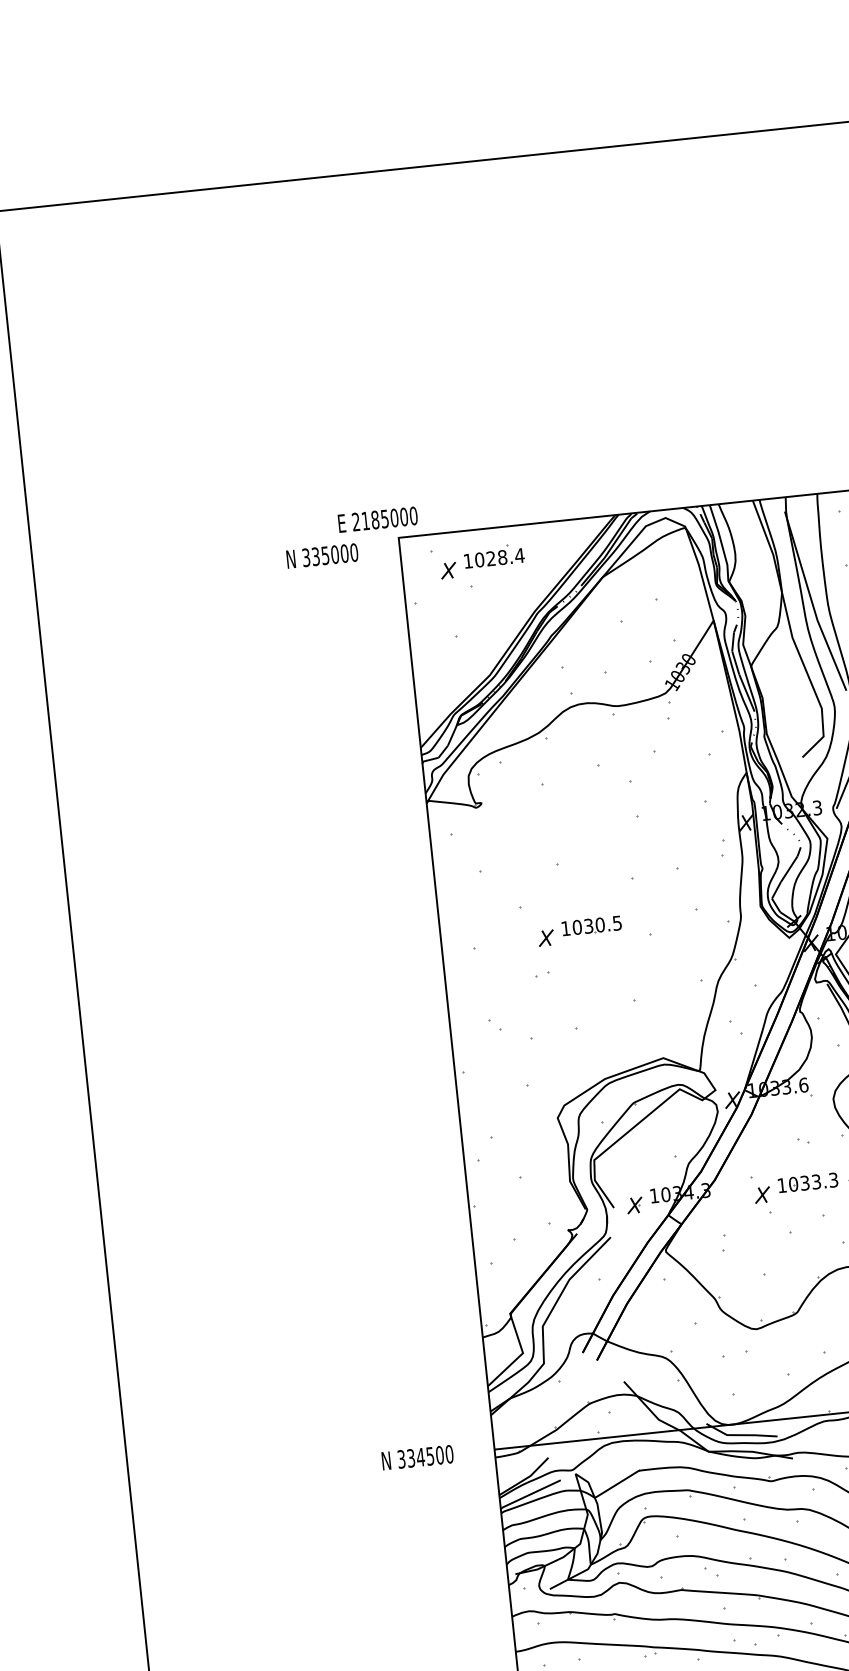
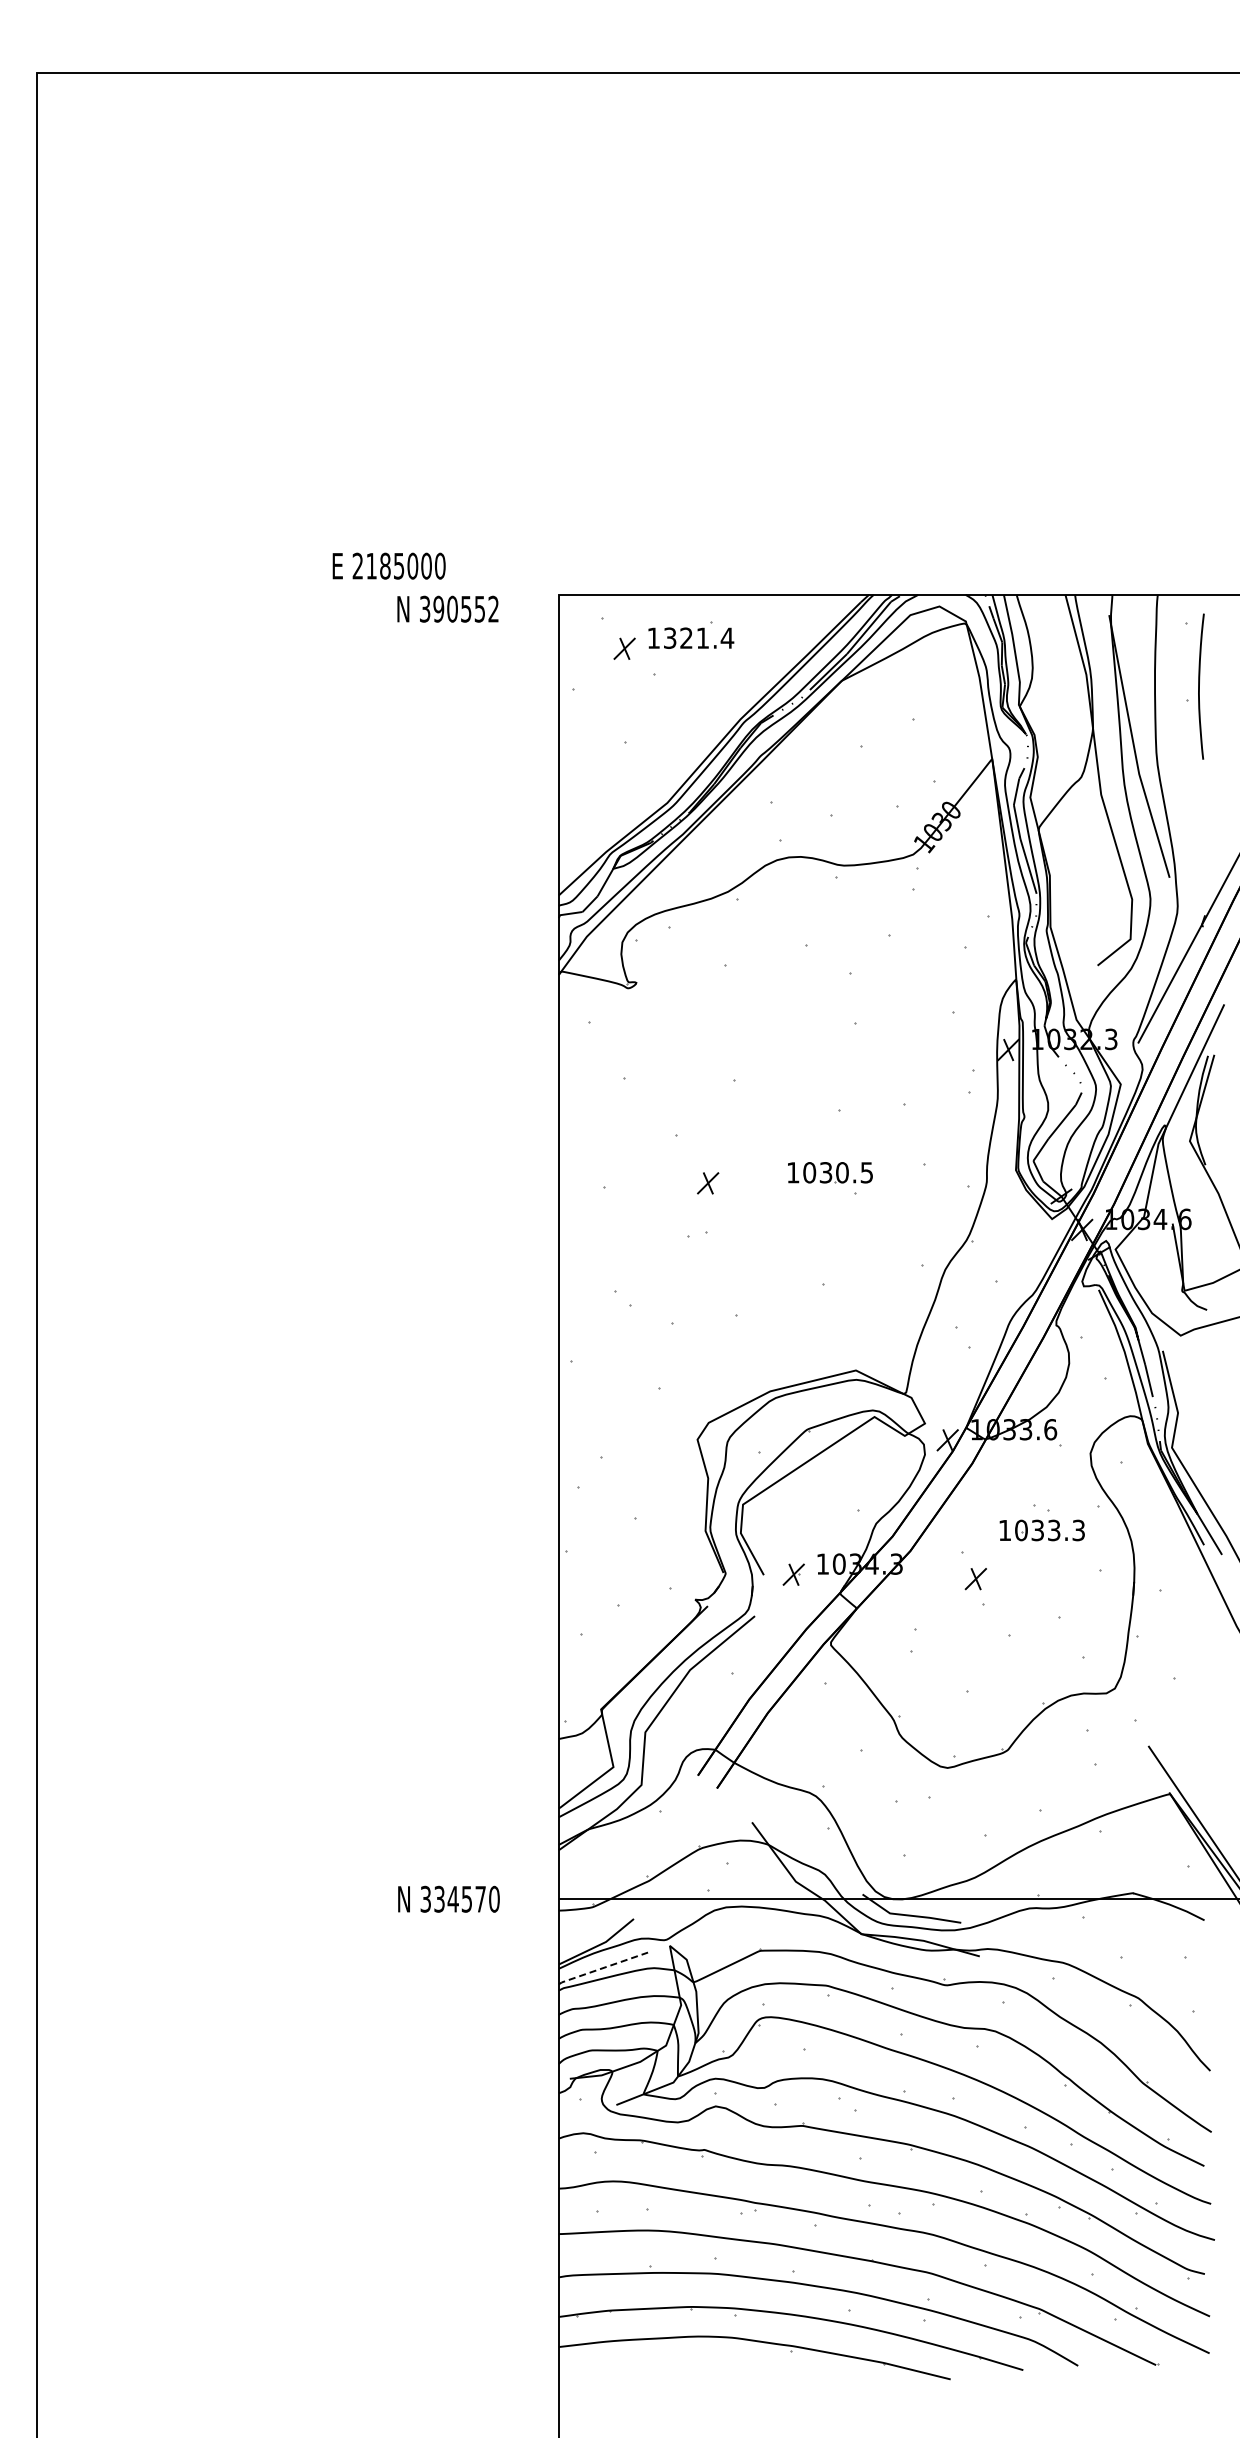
text: (377, 519) -> (388, 565), moved
text: (335, 554) -> (466, 608), 335000 -> 390552
text: (491, 558) -> (686, 637), 1028.4 -> 1321.4
part: (591, 925) -> (830, 1172), moved
part: (807, 1182) -> (1041, 1530), moved
text: (439, 1454) -> (480, 1898), 334500 -> 334570
line: (530, 1494) -> (603, 1968), solid -> dashed

